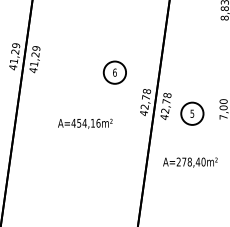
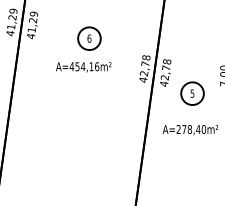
part: (114, 72) -> (89, 38), moved
part: (192, 113) -> (192, 93), moved
text: (85, 123) -> (83, 66), moved

